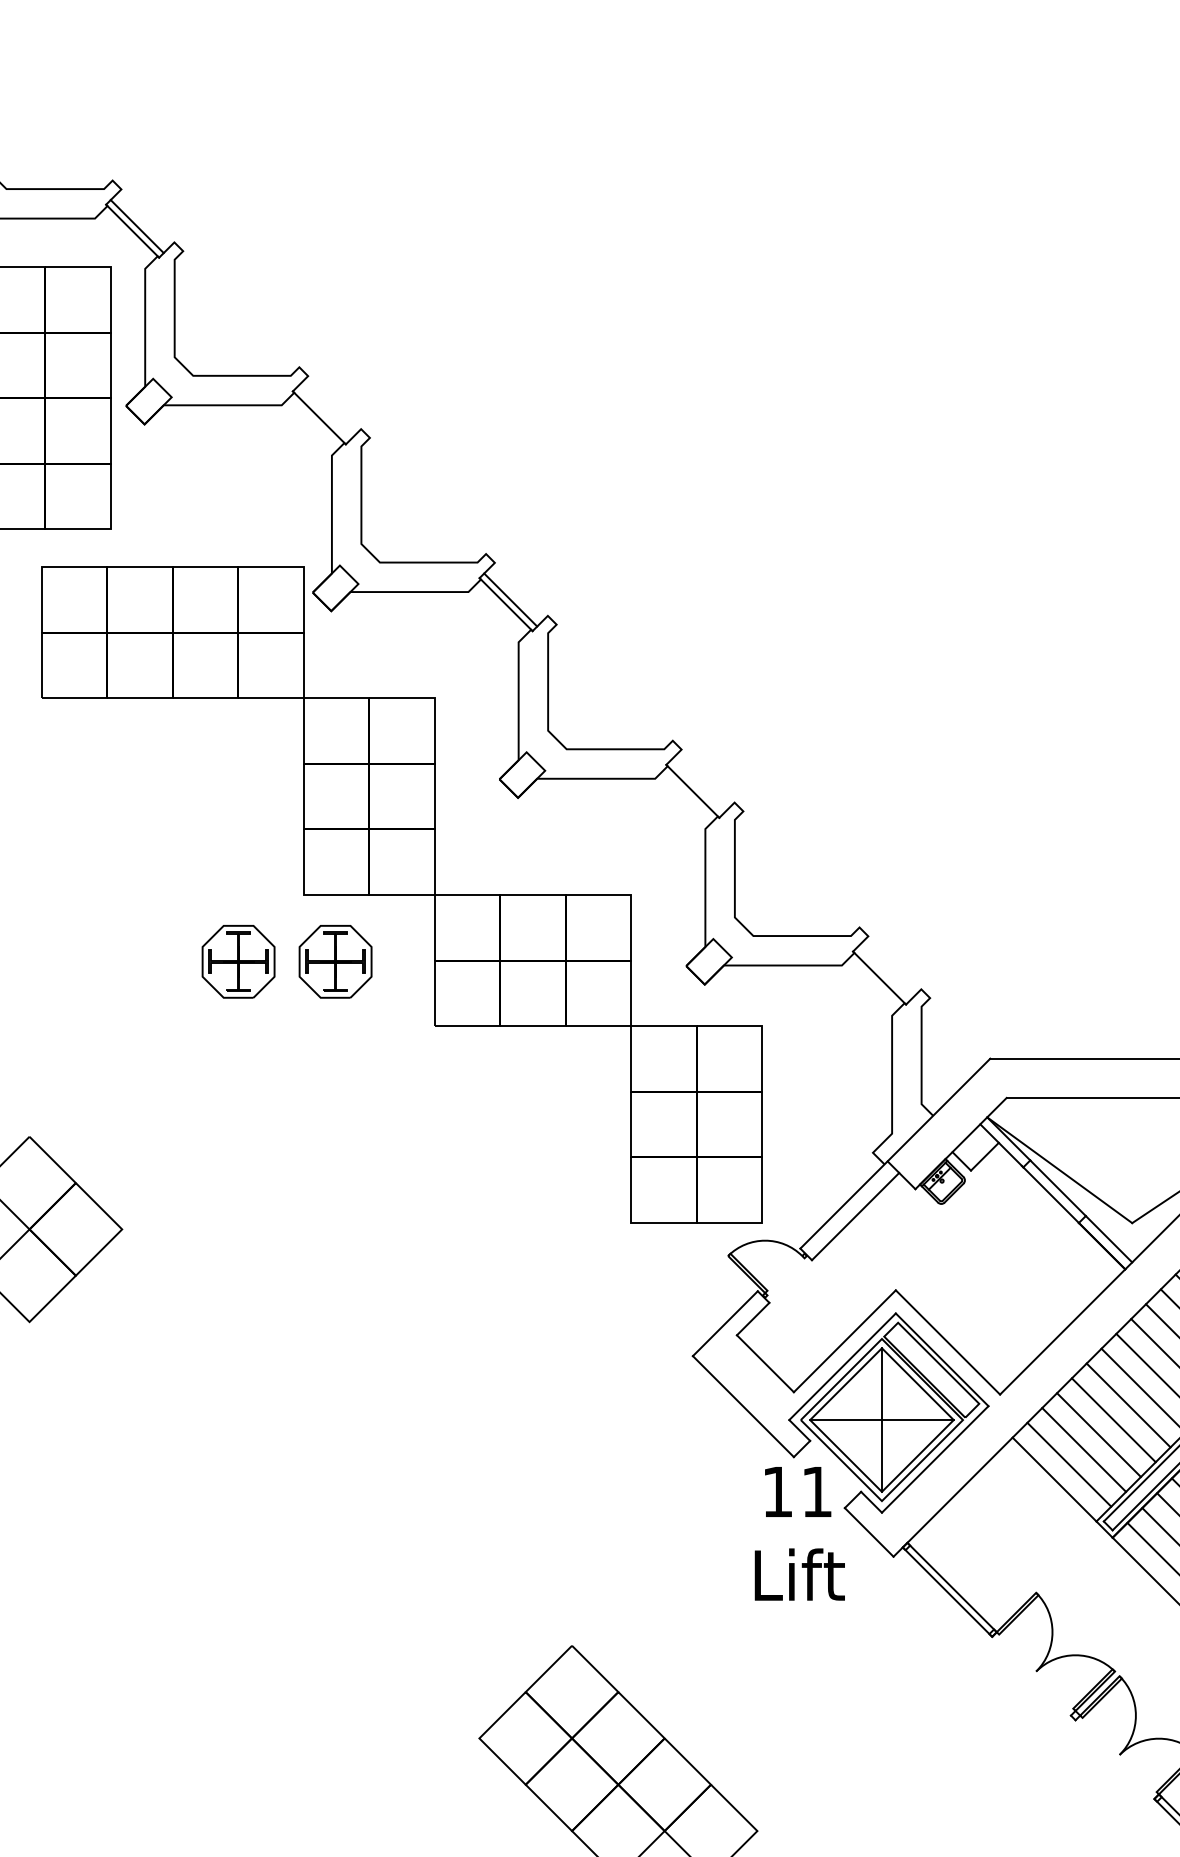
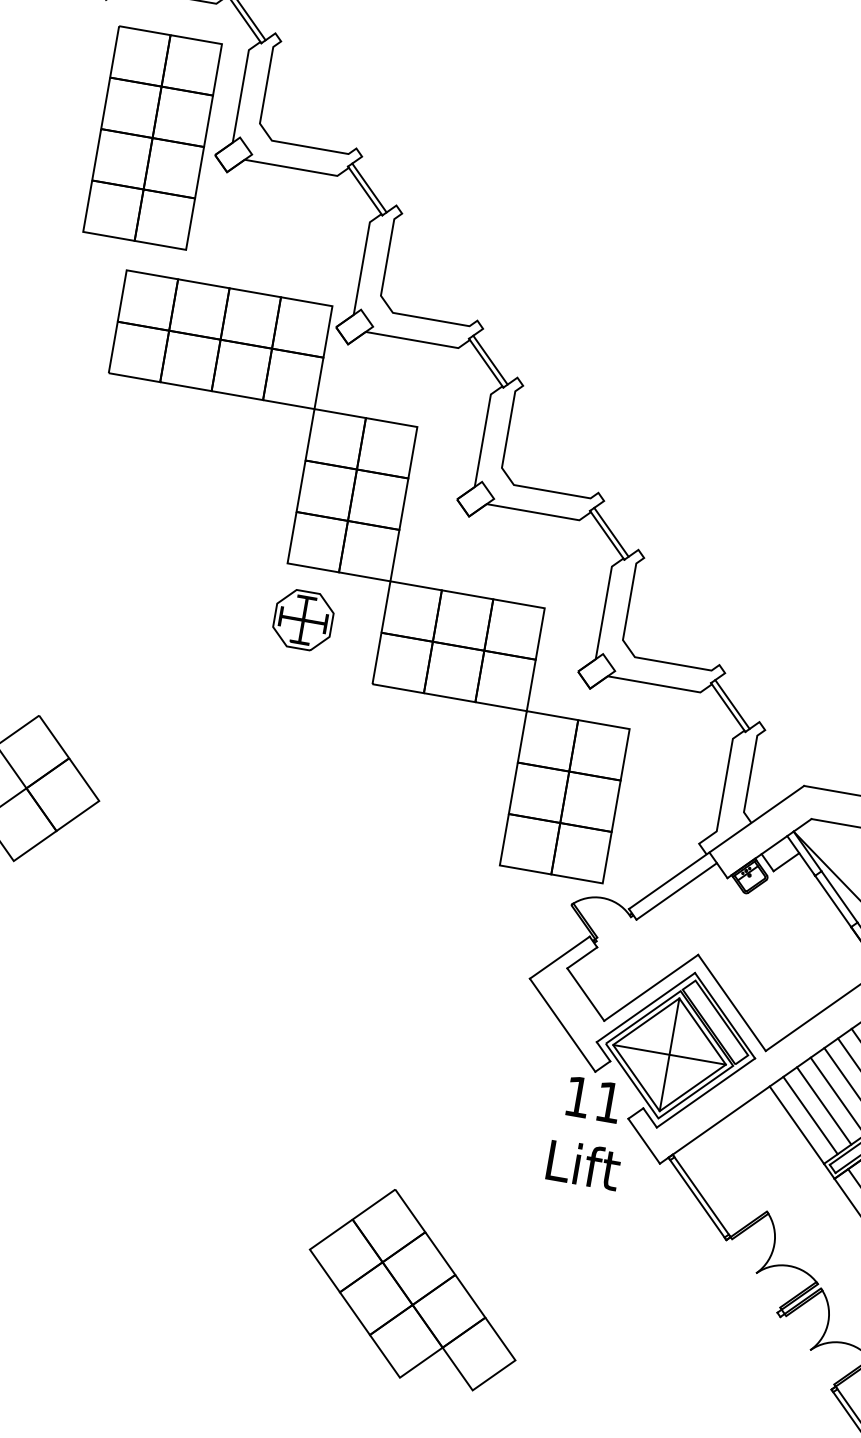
line: (323, 412) -> (369, 187), added
line: (696, 786) -> (610, 532), added
part: (238, 961) -> (227, 606), removed
line: (883, 972) -> (732, 703), added

